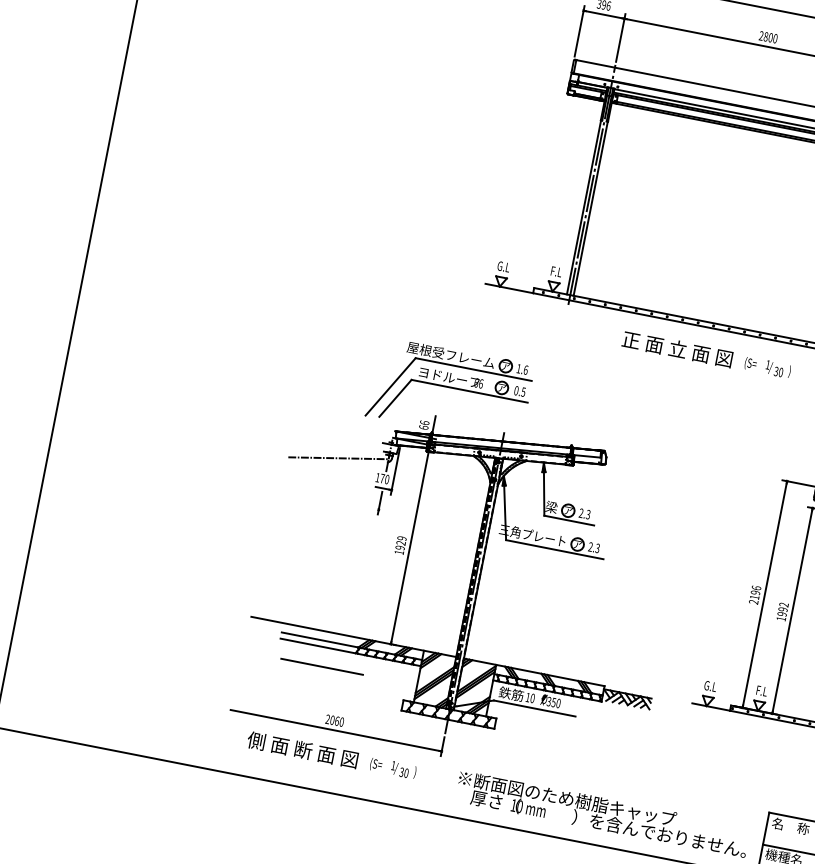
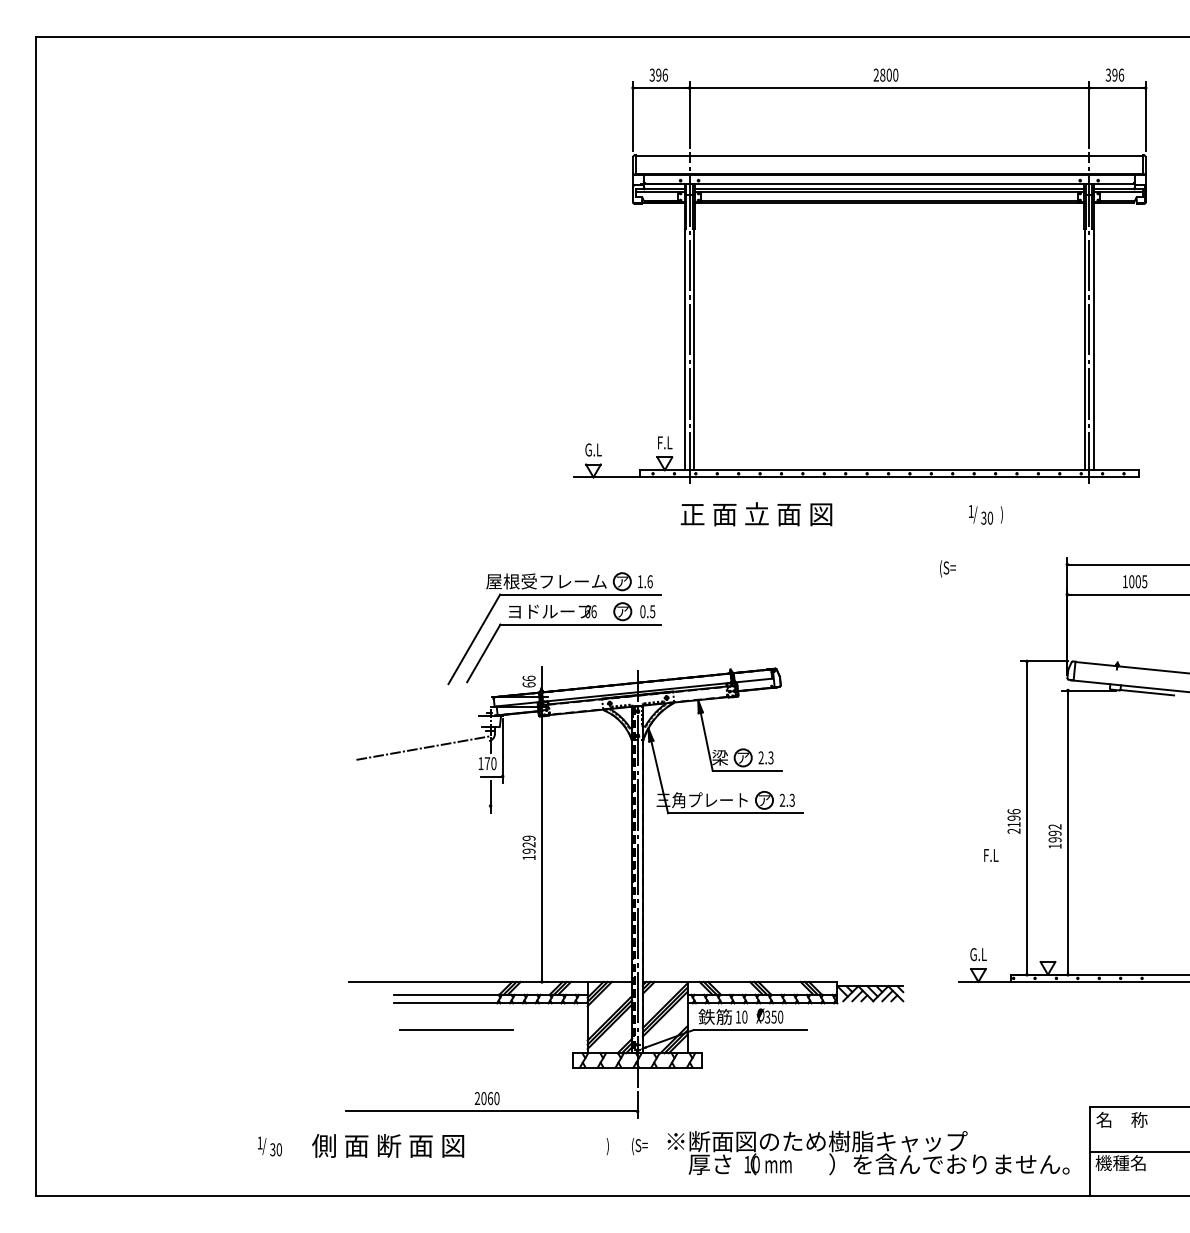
text: (677, 349) -> (756, 514), moved
text: (750, 363) -> (947, 568), moved
text: (762, 691) -> (991, 855), moved
text: (303, 749) -> (388, 1145), moved
text: (375, 764) -> (639, 1146), moved
text: (399, 769) -> (269, 1146), moved

